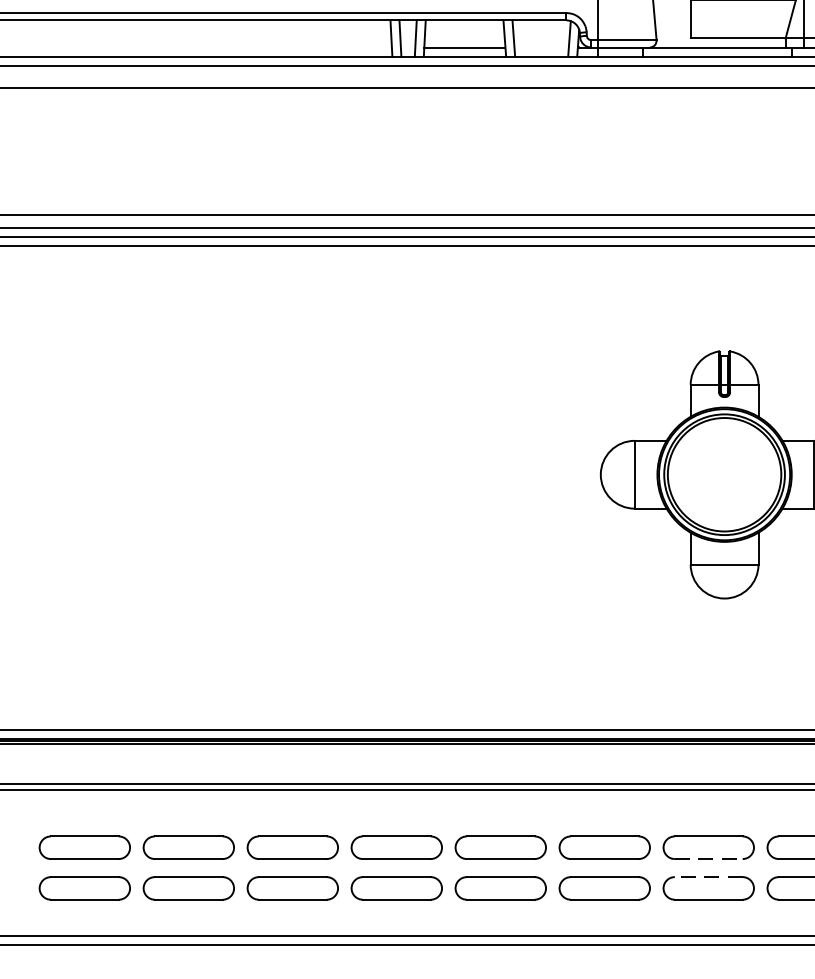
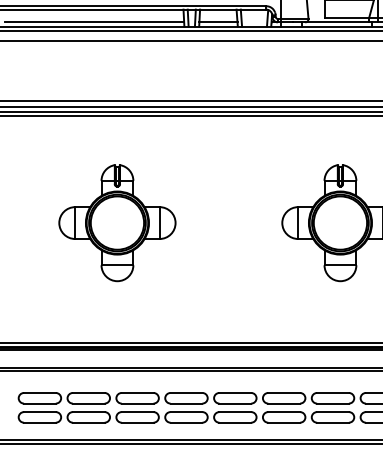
line: (201, 47) -> (94, 22), added
part: (249, 475) -> (117, 223), added
line: (709, 858) -> (333, 403), dashed -> solid
line: (709, 878) -> (333, 412), dashed -> solid

